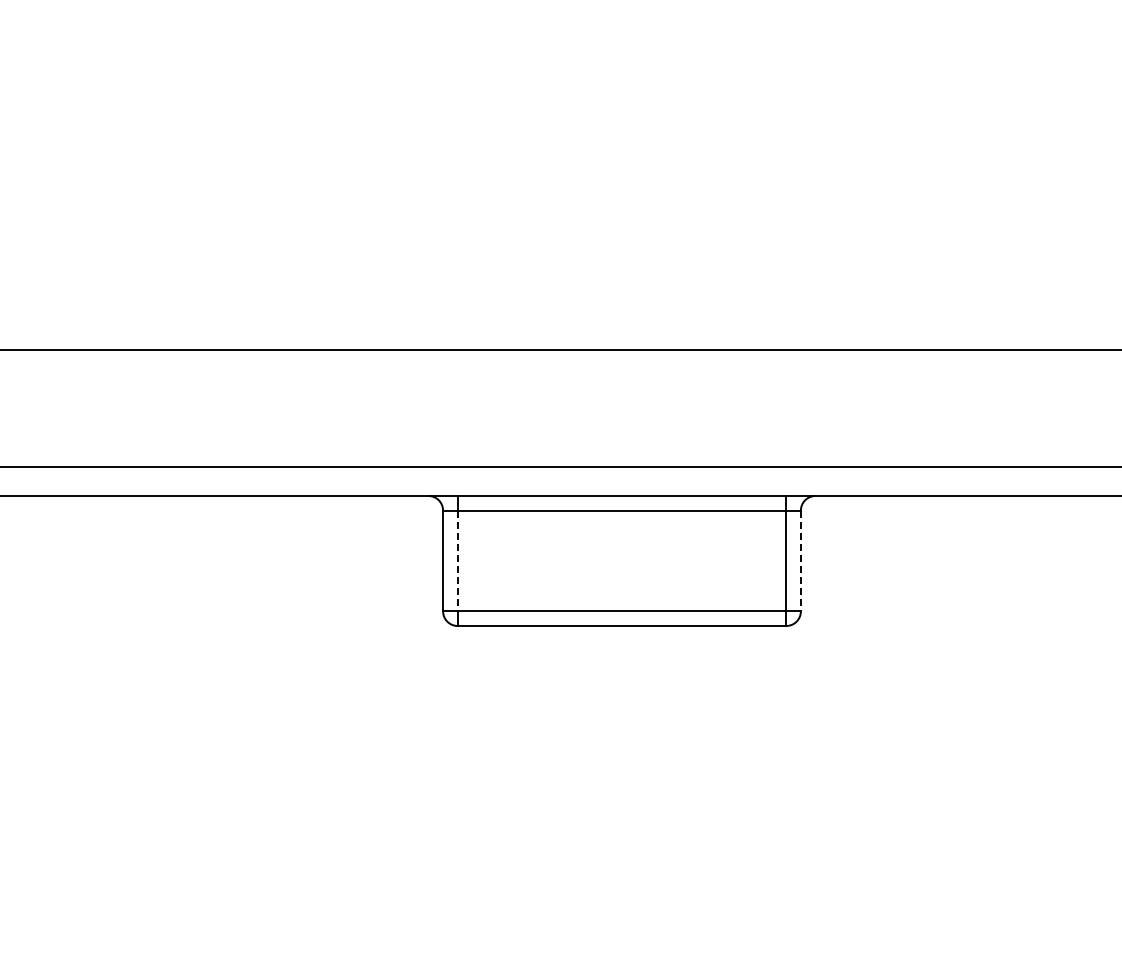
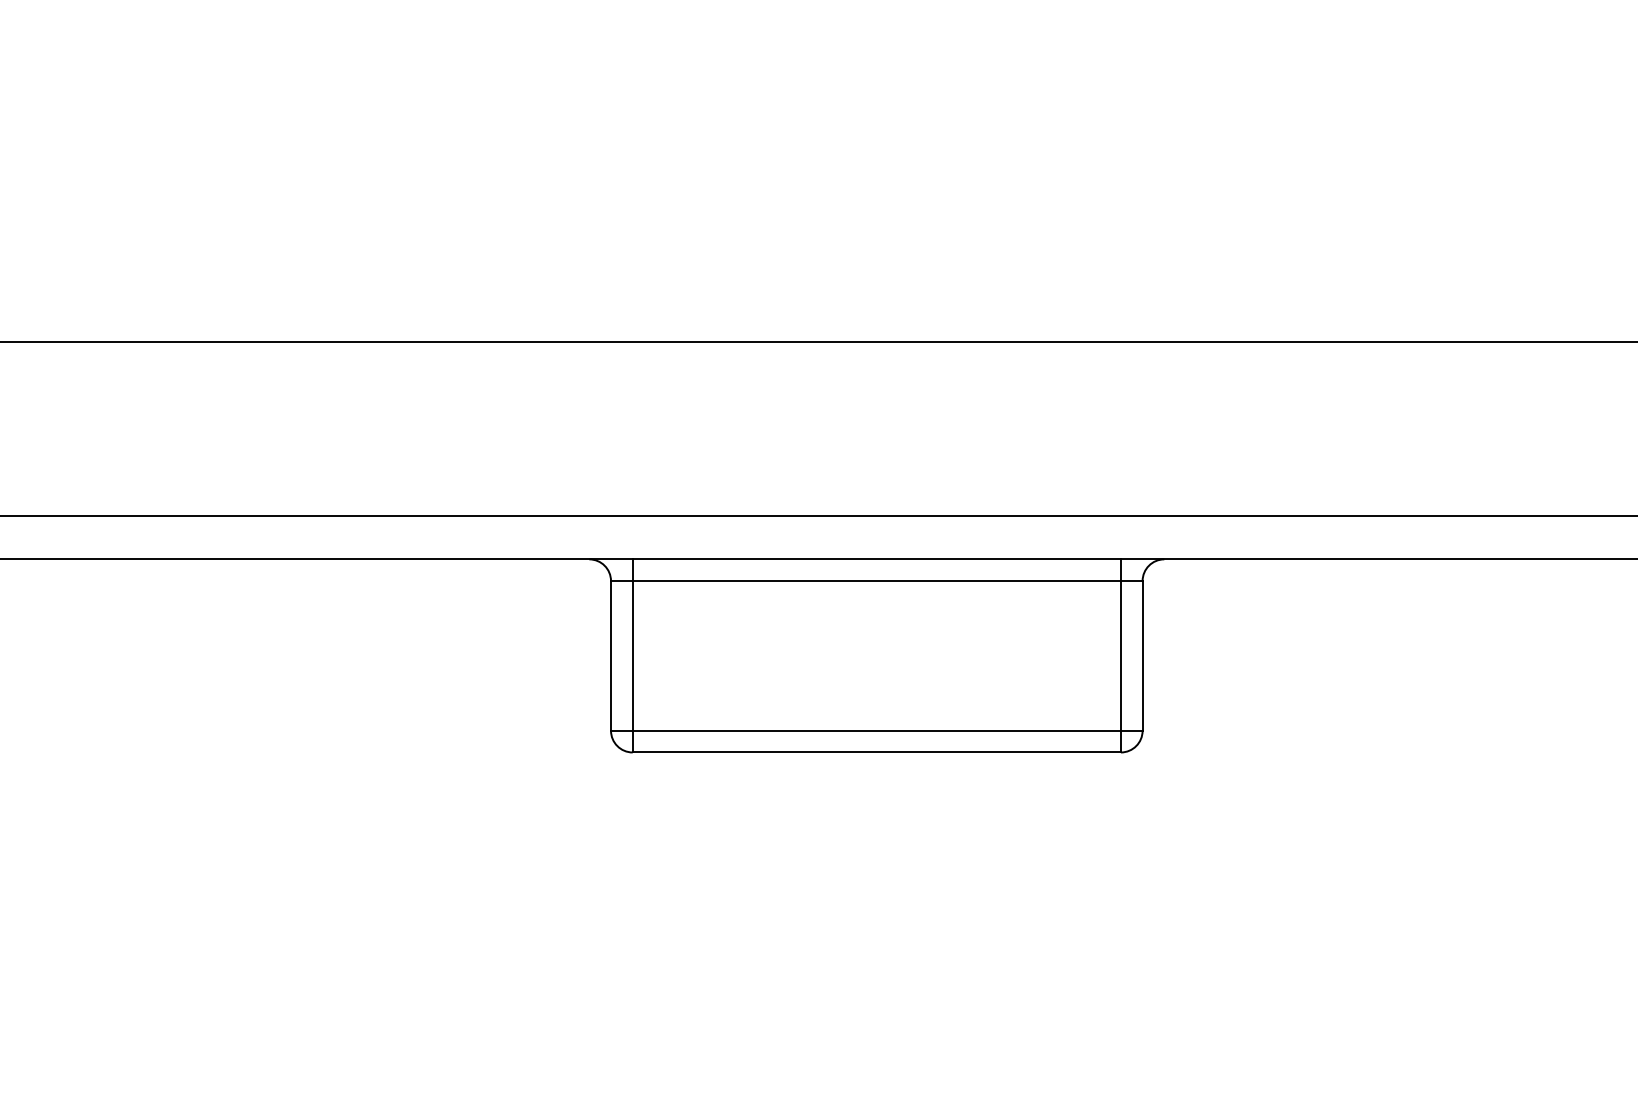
line: (457, 561) -> (632, 656), dashed -> solid
line: (800, 561) -> (1142, 656), dashed -> solid

